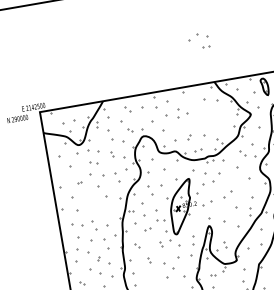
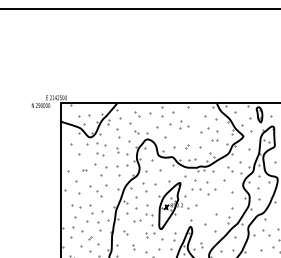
part: (199, 41) -> (209, 134), moved
part: (227, 193) -> (211, 191), moved
part: (95, 204) -> (95, 191), added

